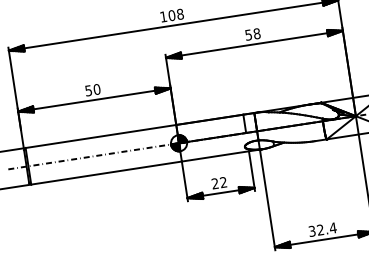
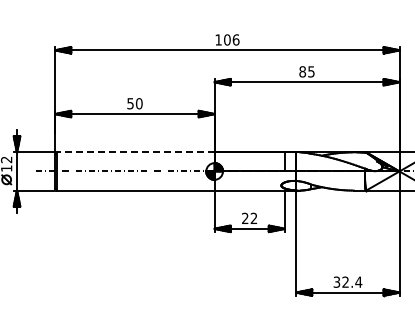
text: (179, 13) -> (235, 39), 108 -> 106
text: (252, 34) -> (306, 71), 58 -> 85
line: (100, 136) -> (135, 152), solid -> dashed

